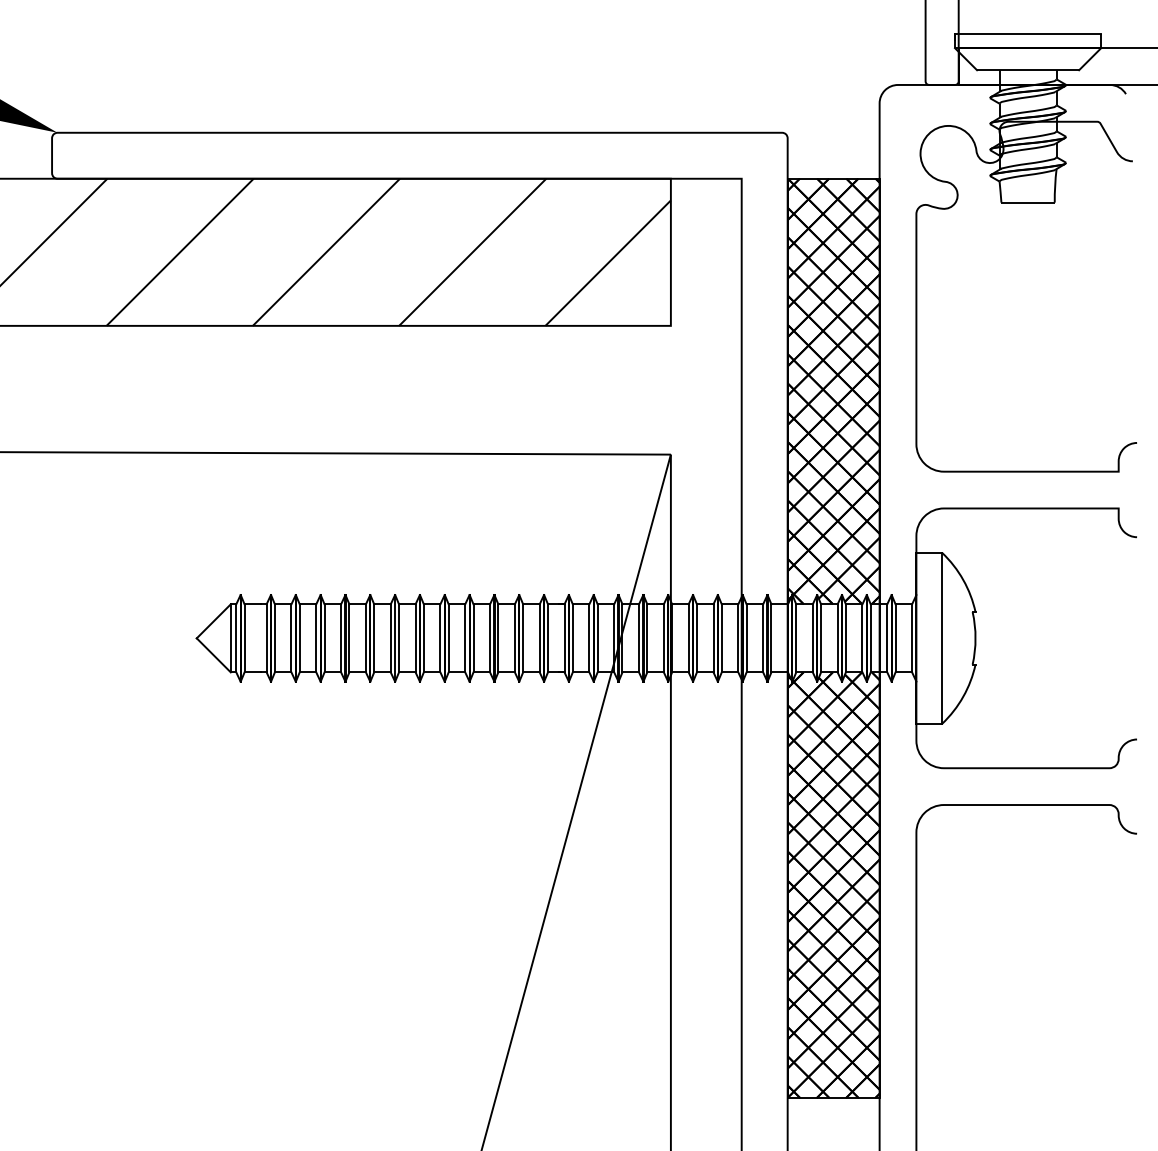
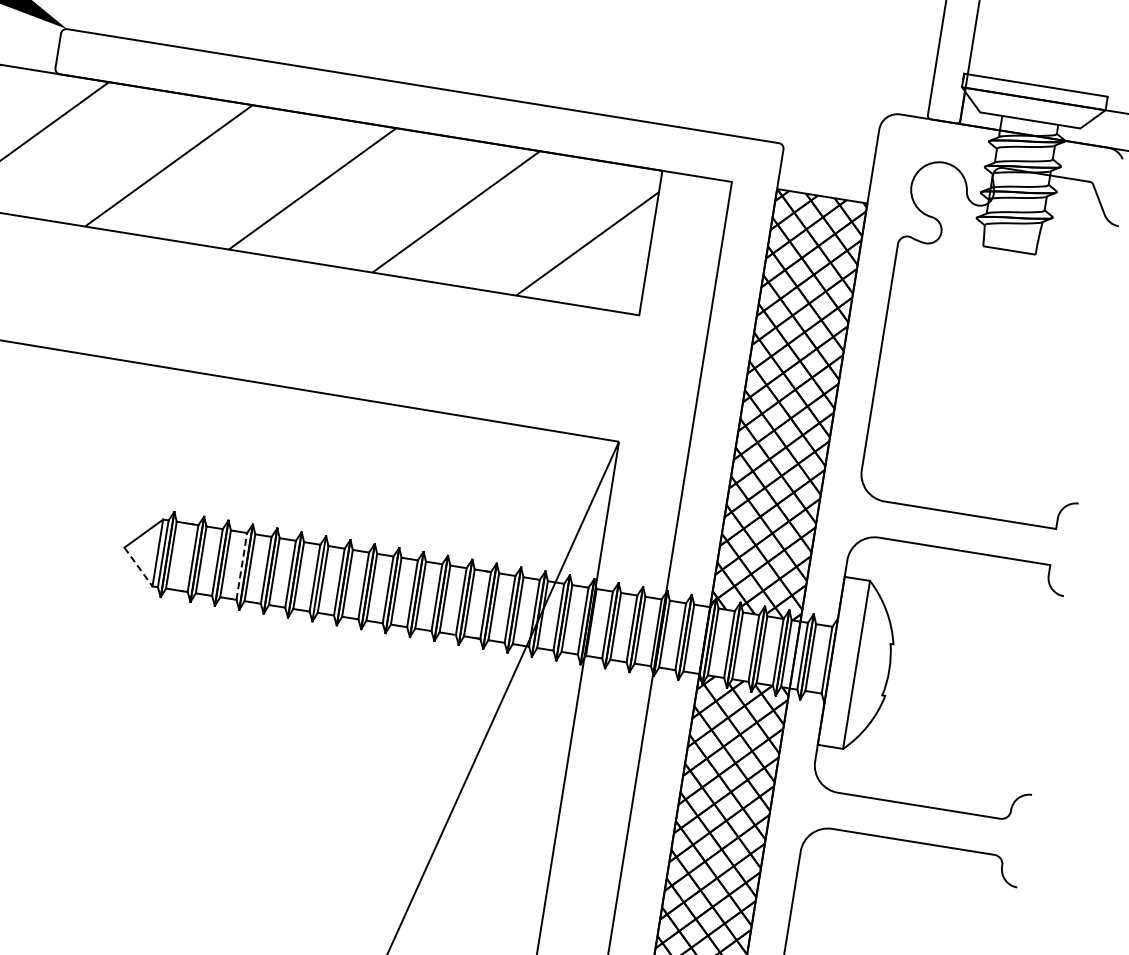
line: (316, 637) -> (242, 565), solid -> dashed
line: (214, 655) -> (139, 567), solid -> dashed

